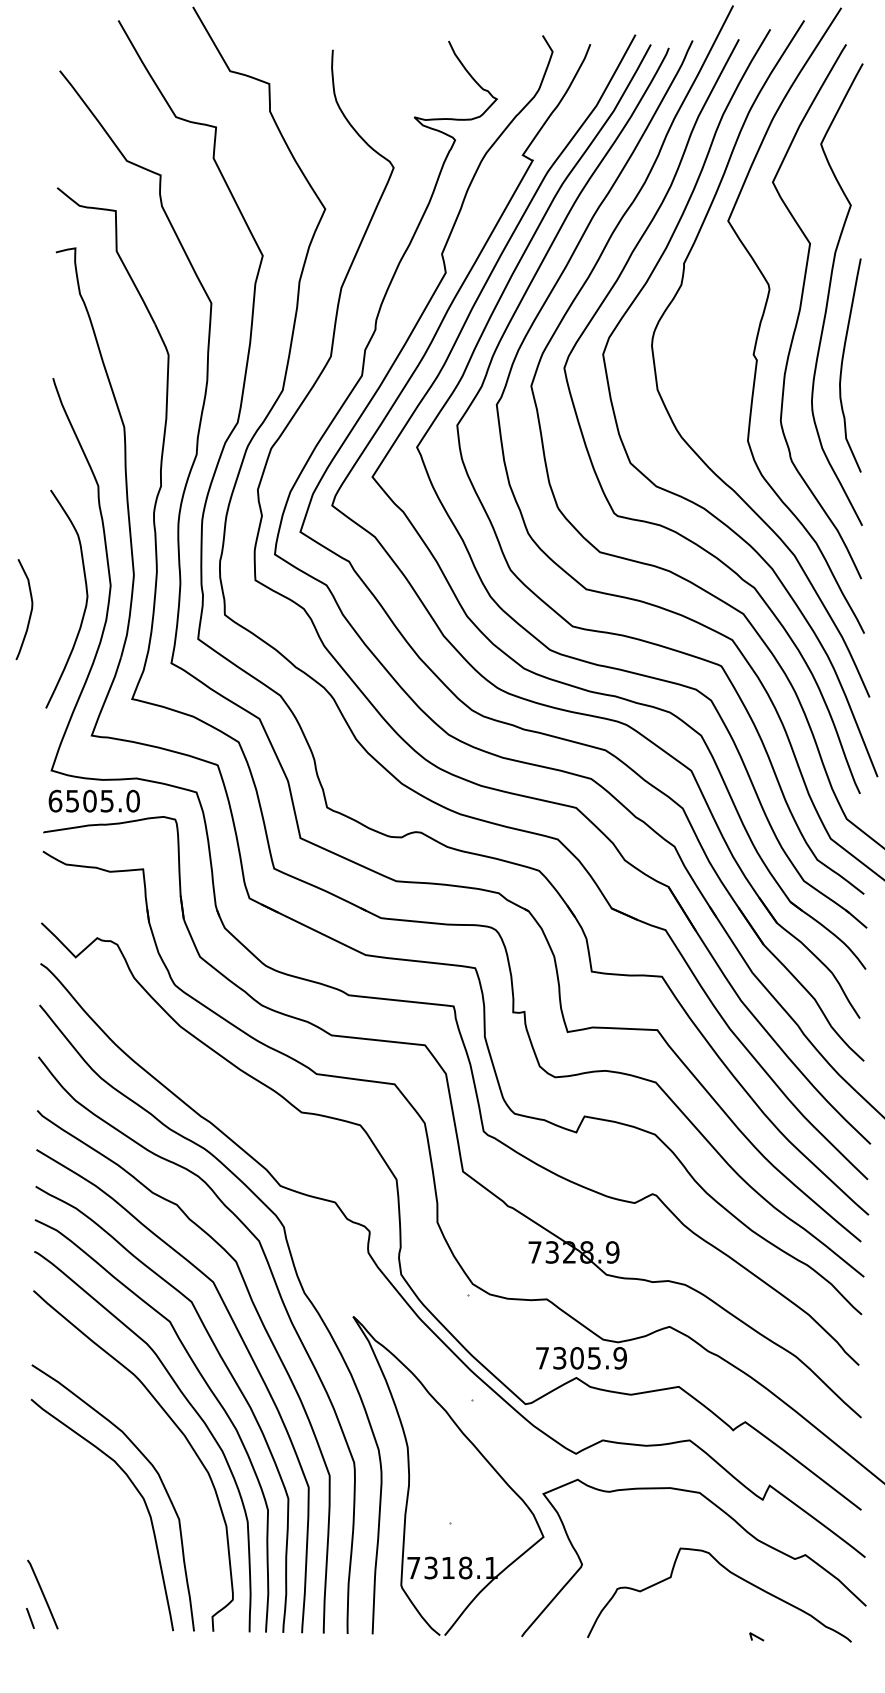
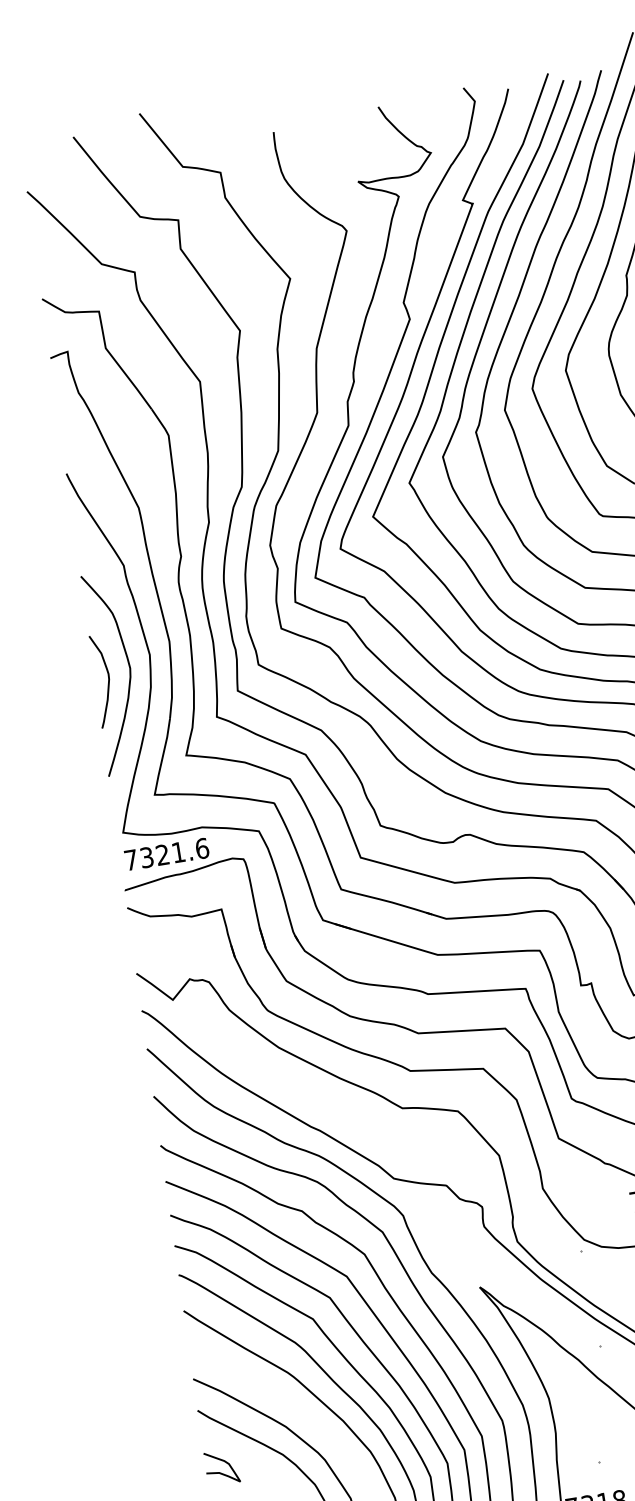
curve: (30, 610) -> (107, 681), moved
text: (94, 800) -> (166, 853), 6505.0 -> 7321.6
curve: (51, 1459) -> (225, 1462), added

